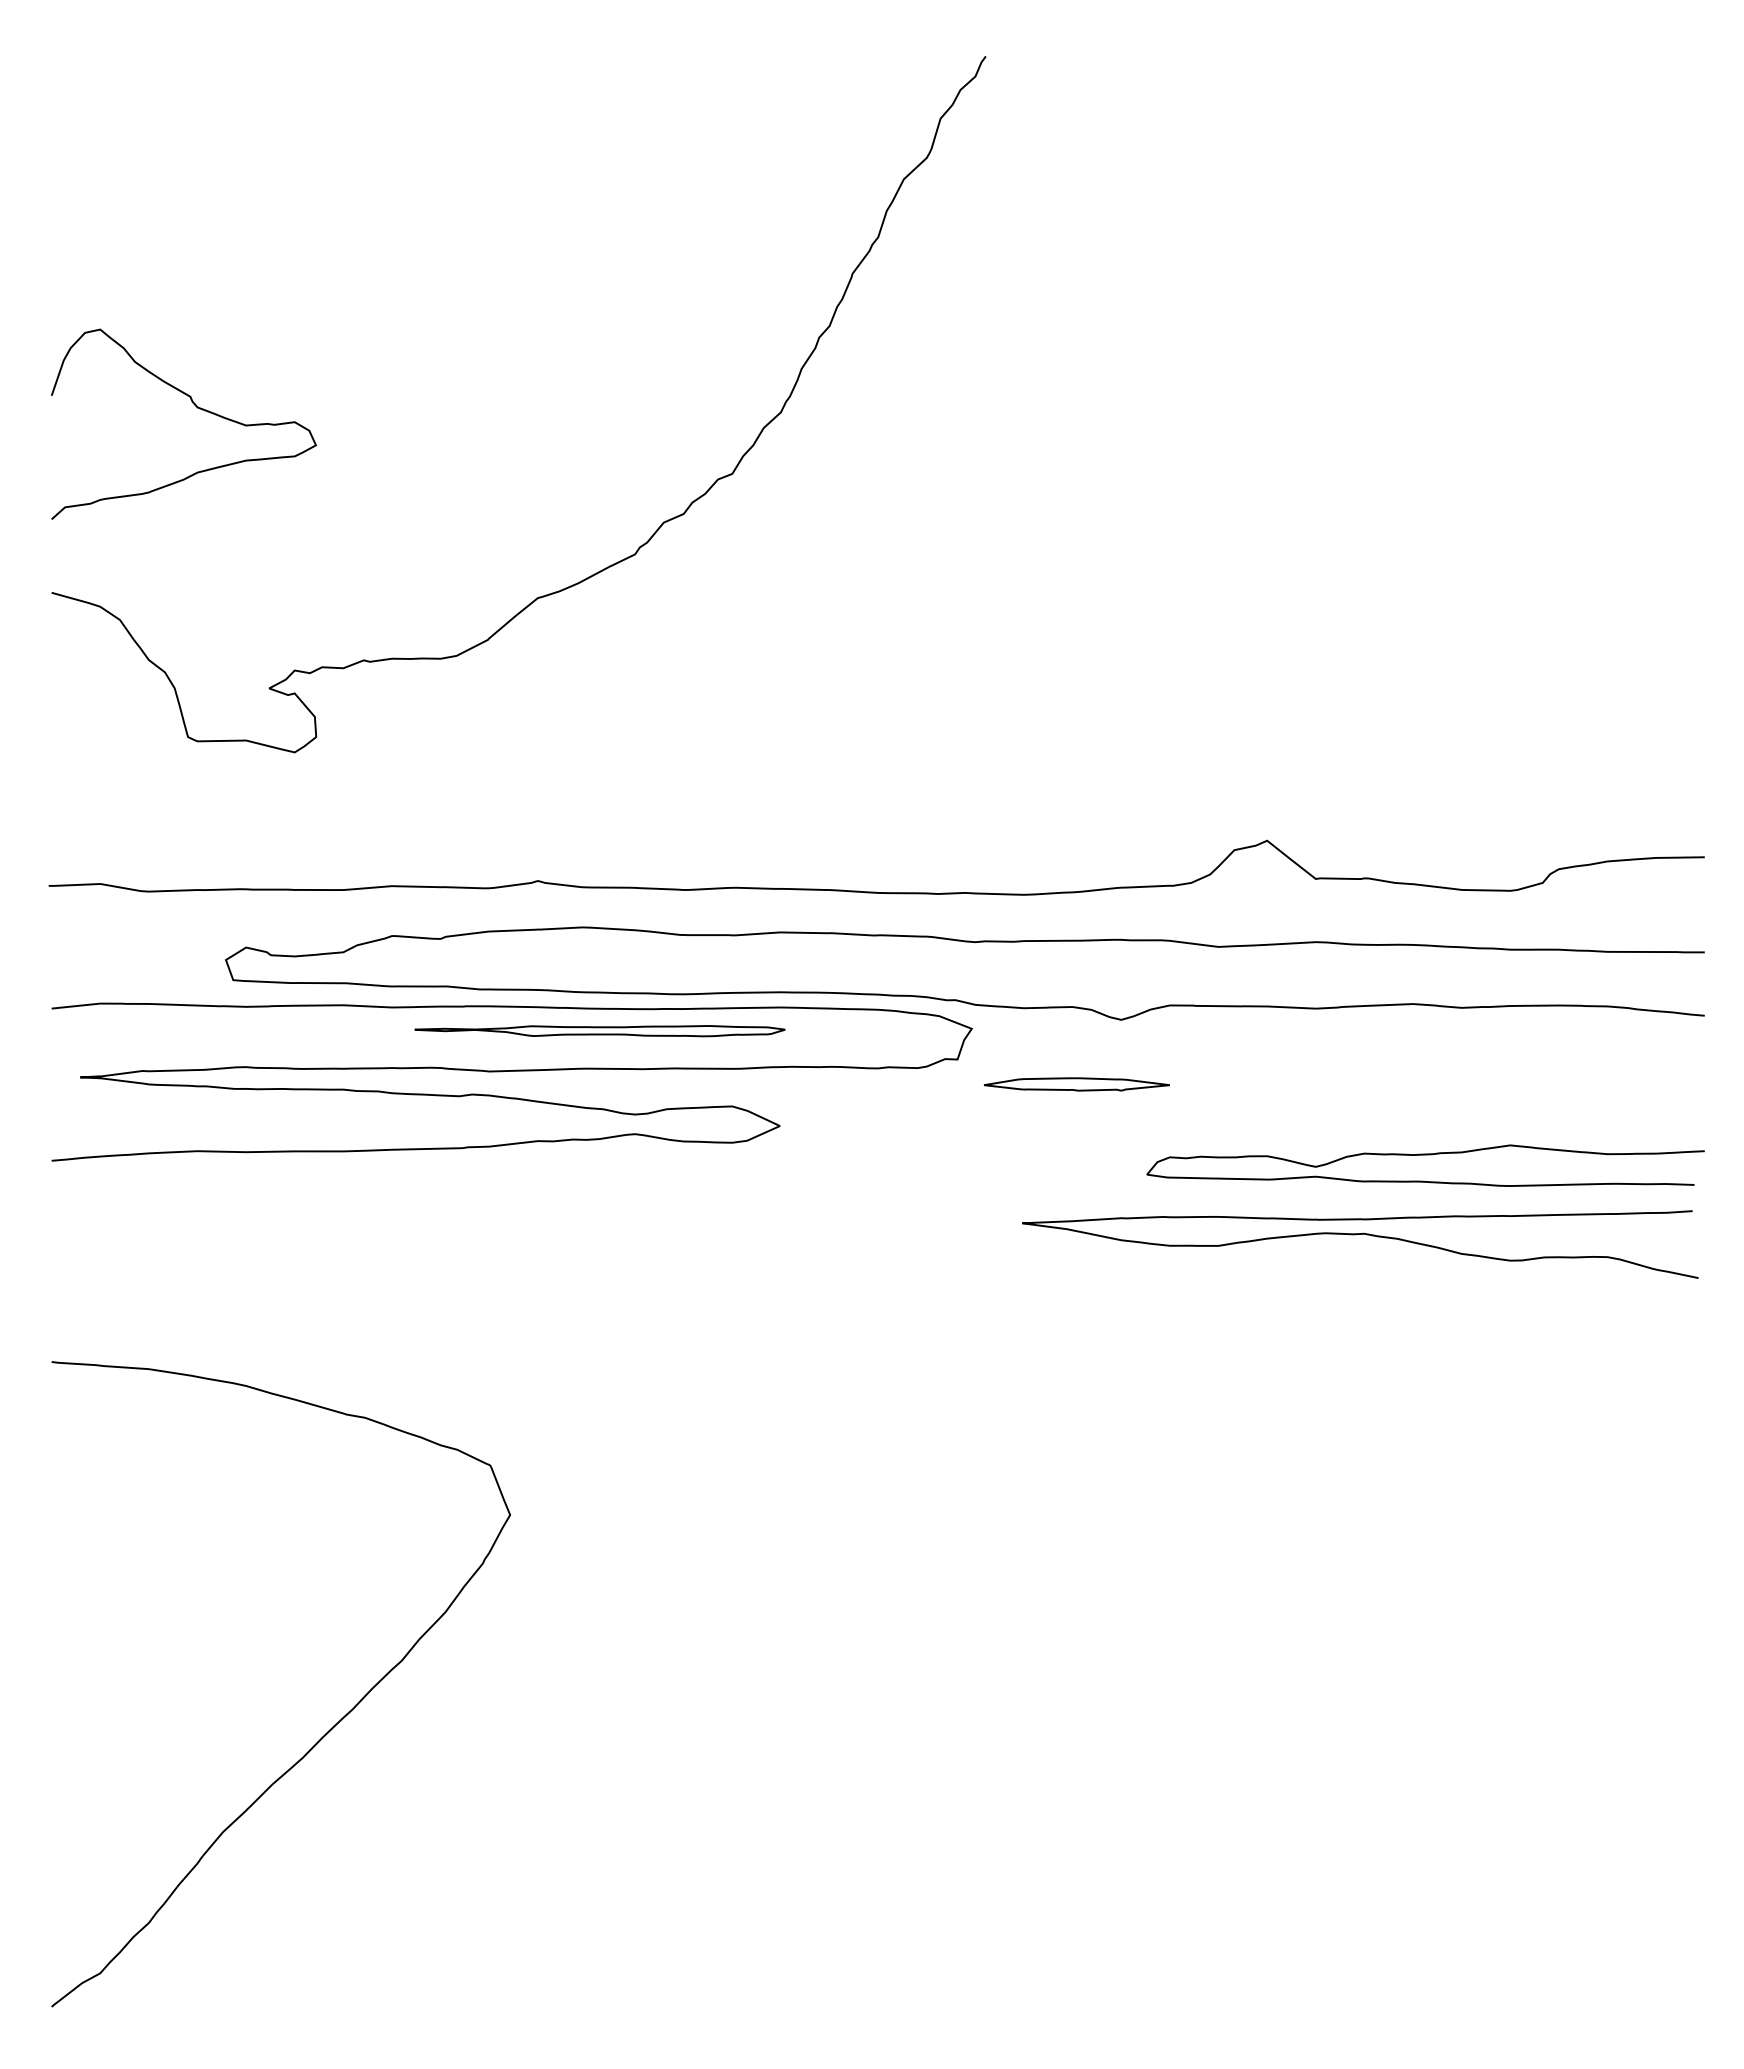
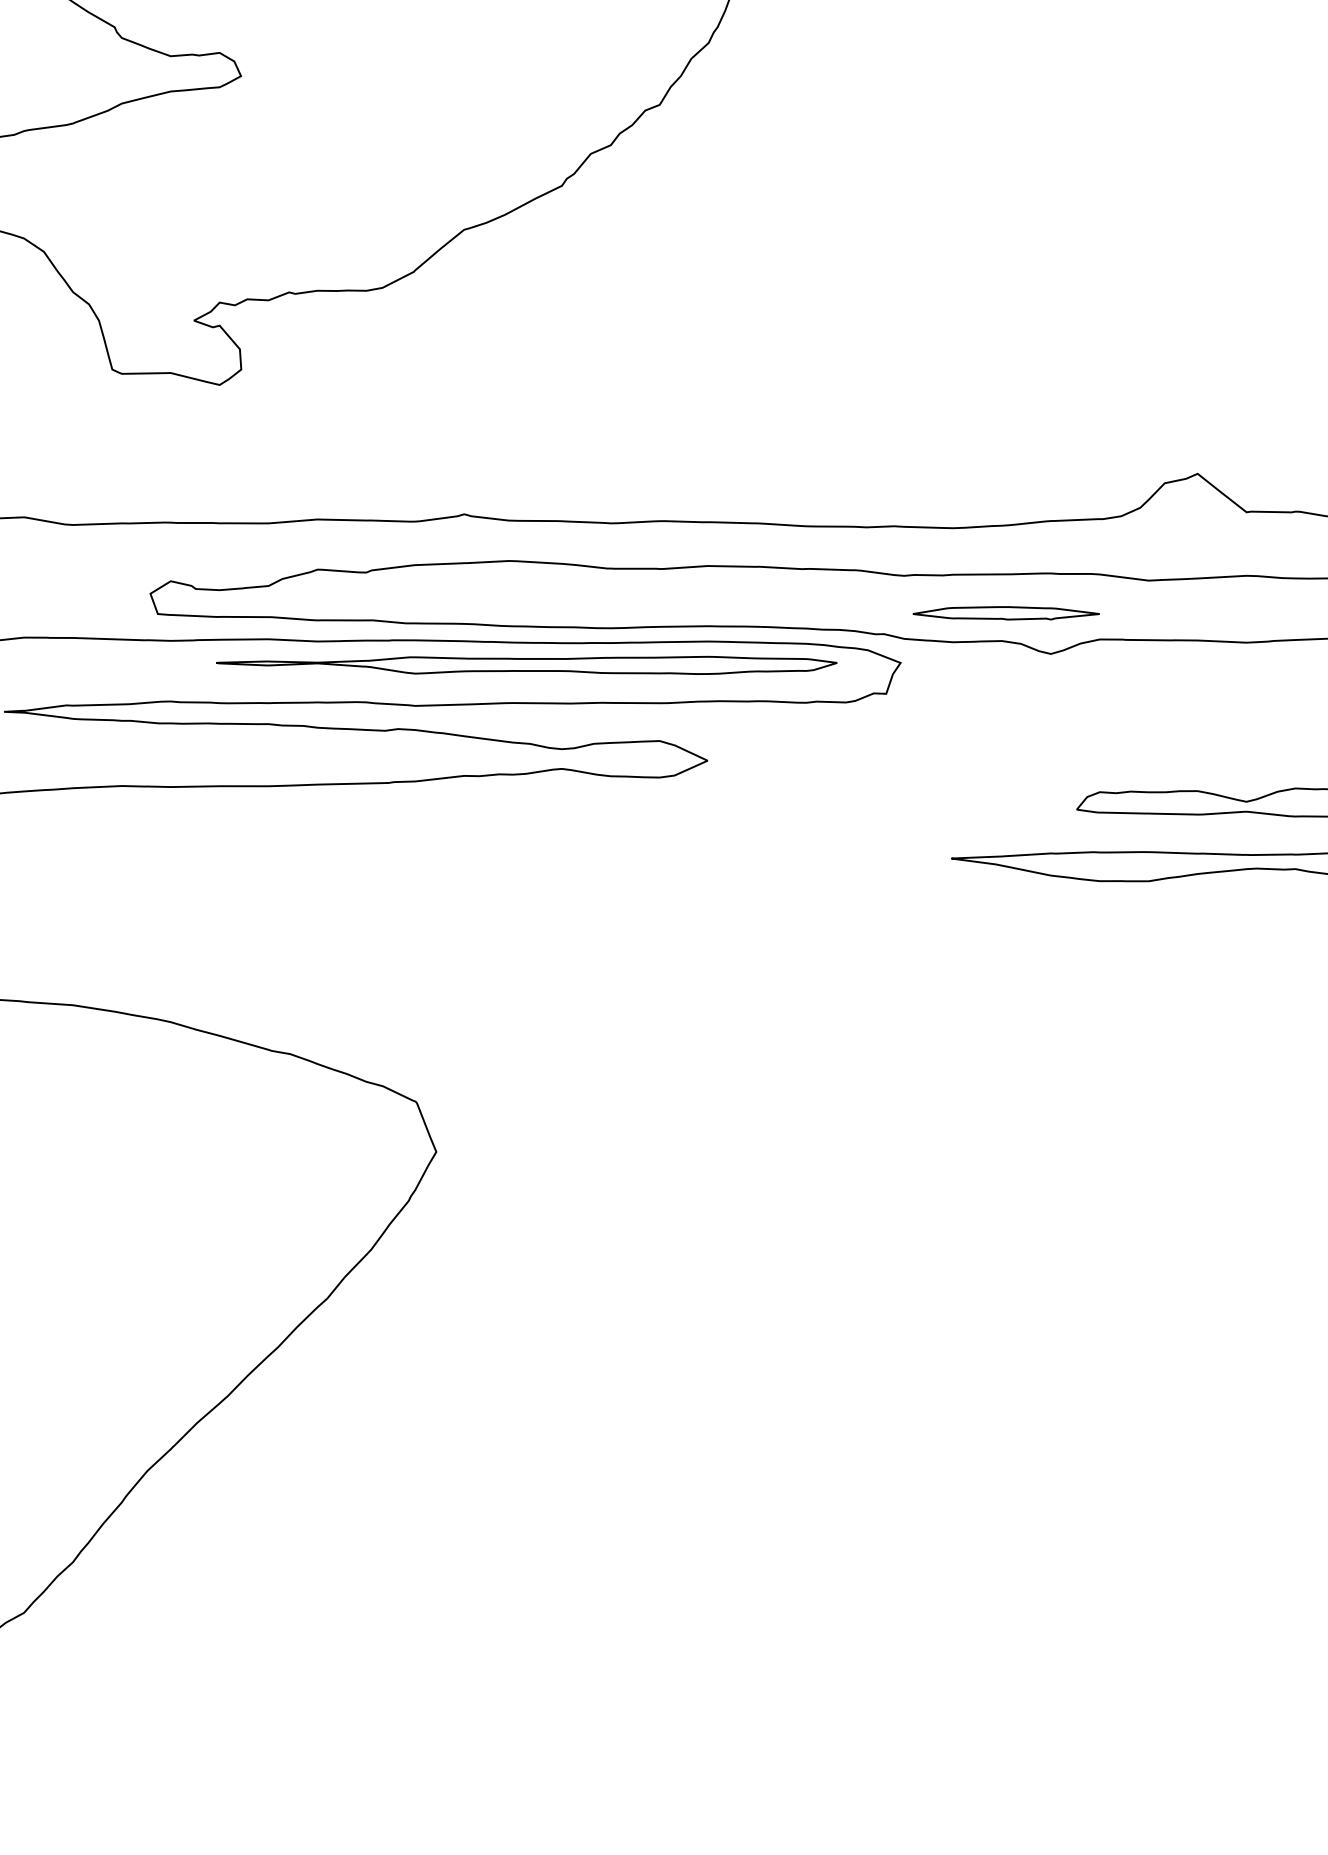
part: (599, 1030) -> (526, 664), size x1.67
part: (1076, 1084) -> (1005, 613), moved

